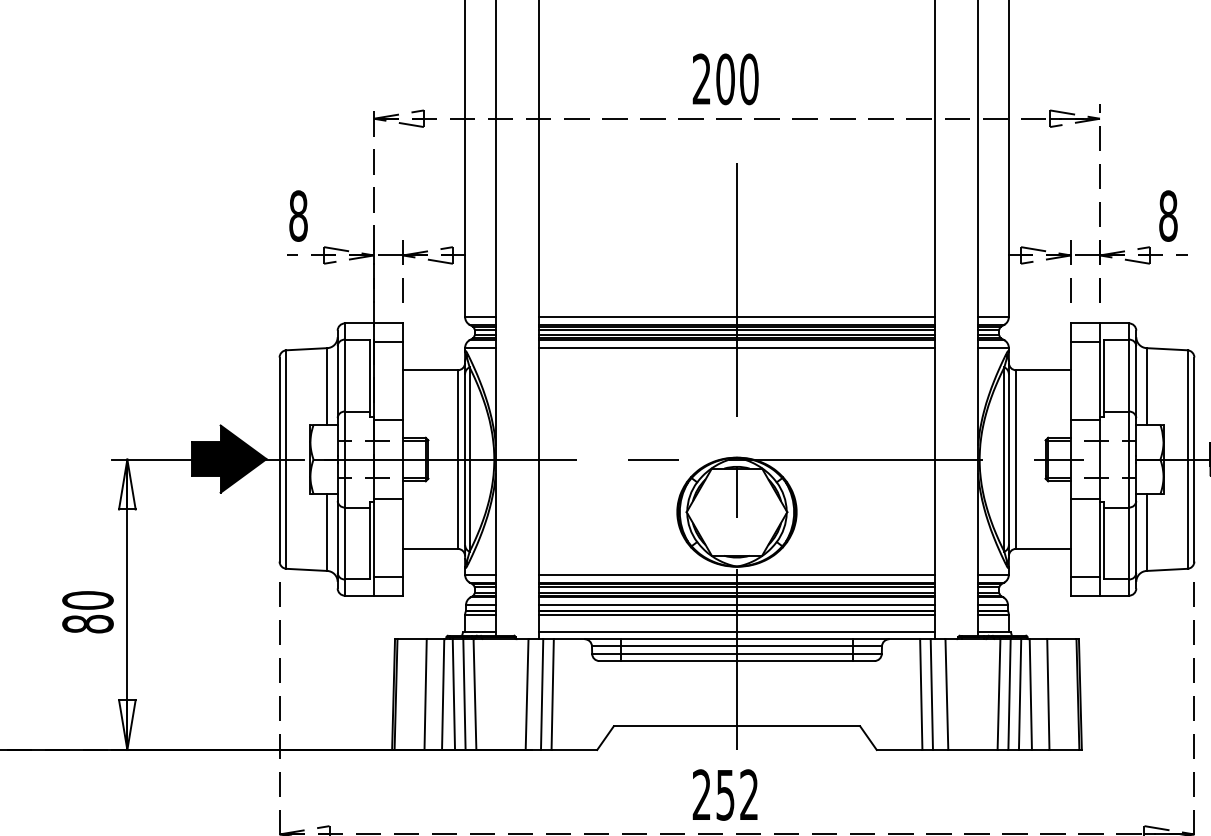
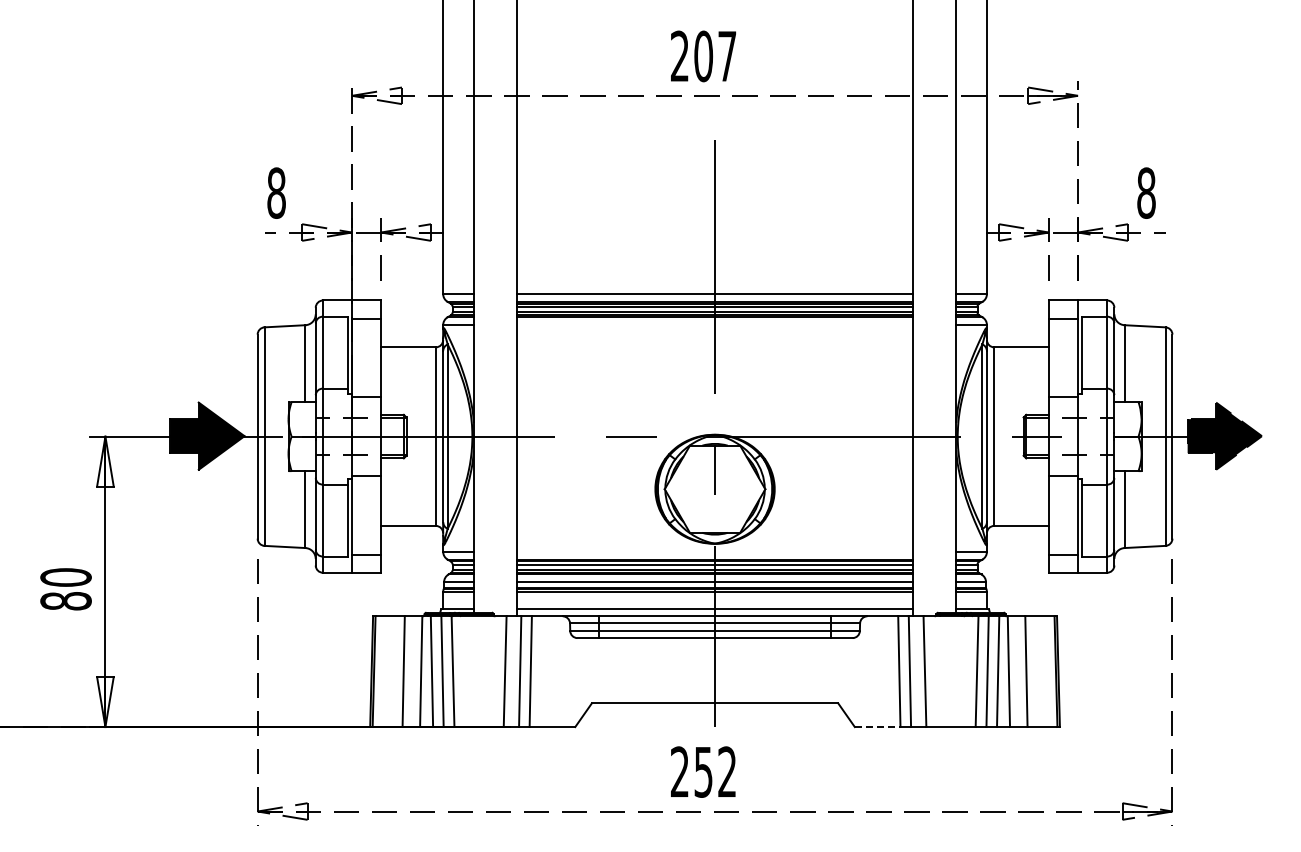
text: (749, 79) -> (727, 56), 200 -> 207
line: (736, 348) -> (714, 325), removed
line: (736, 574) -> (714, 551), removed
line: (899, 750) -> (877, 727), solid -> dashed

